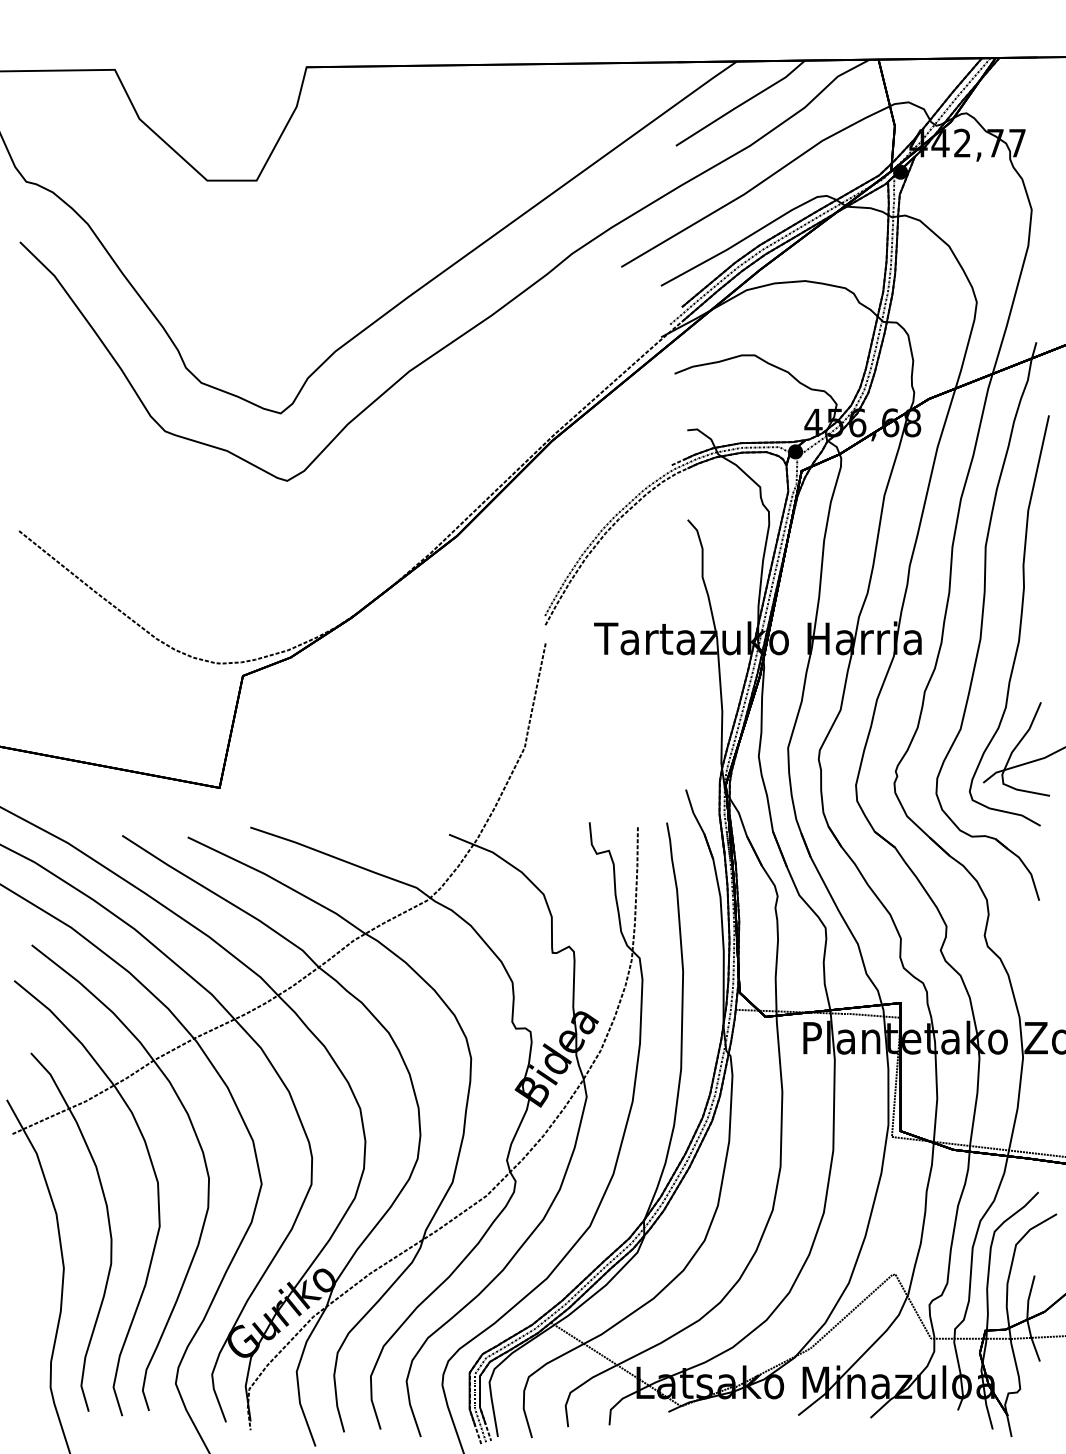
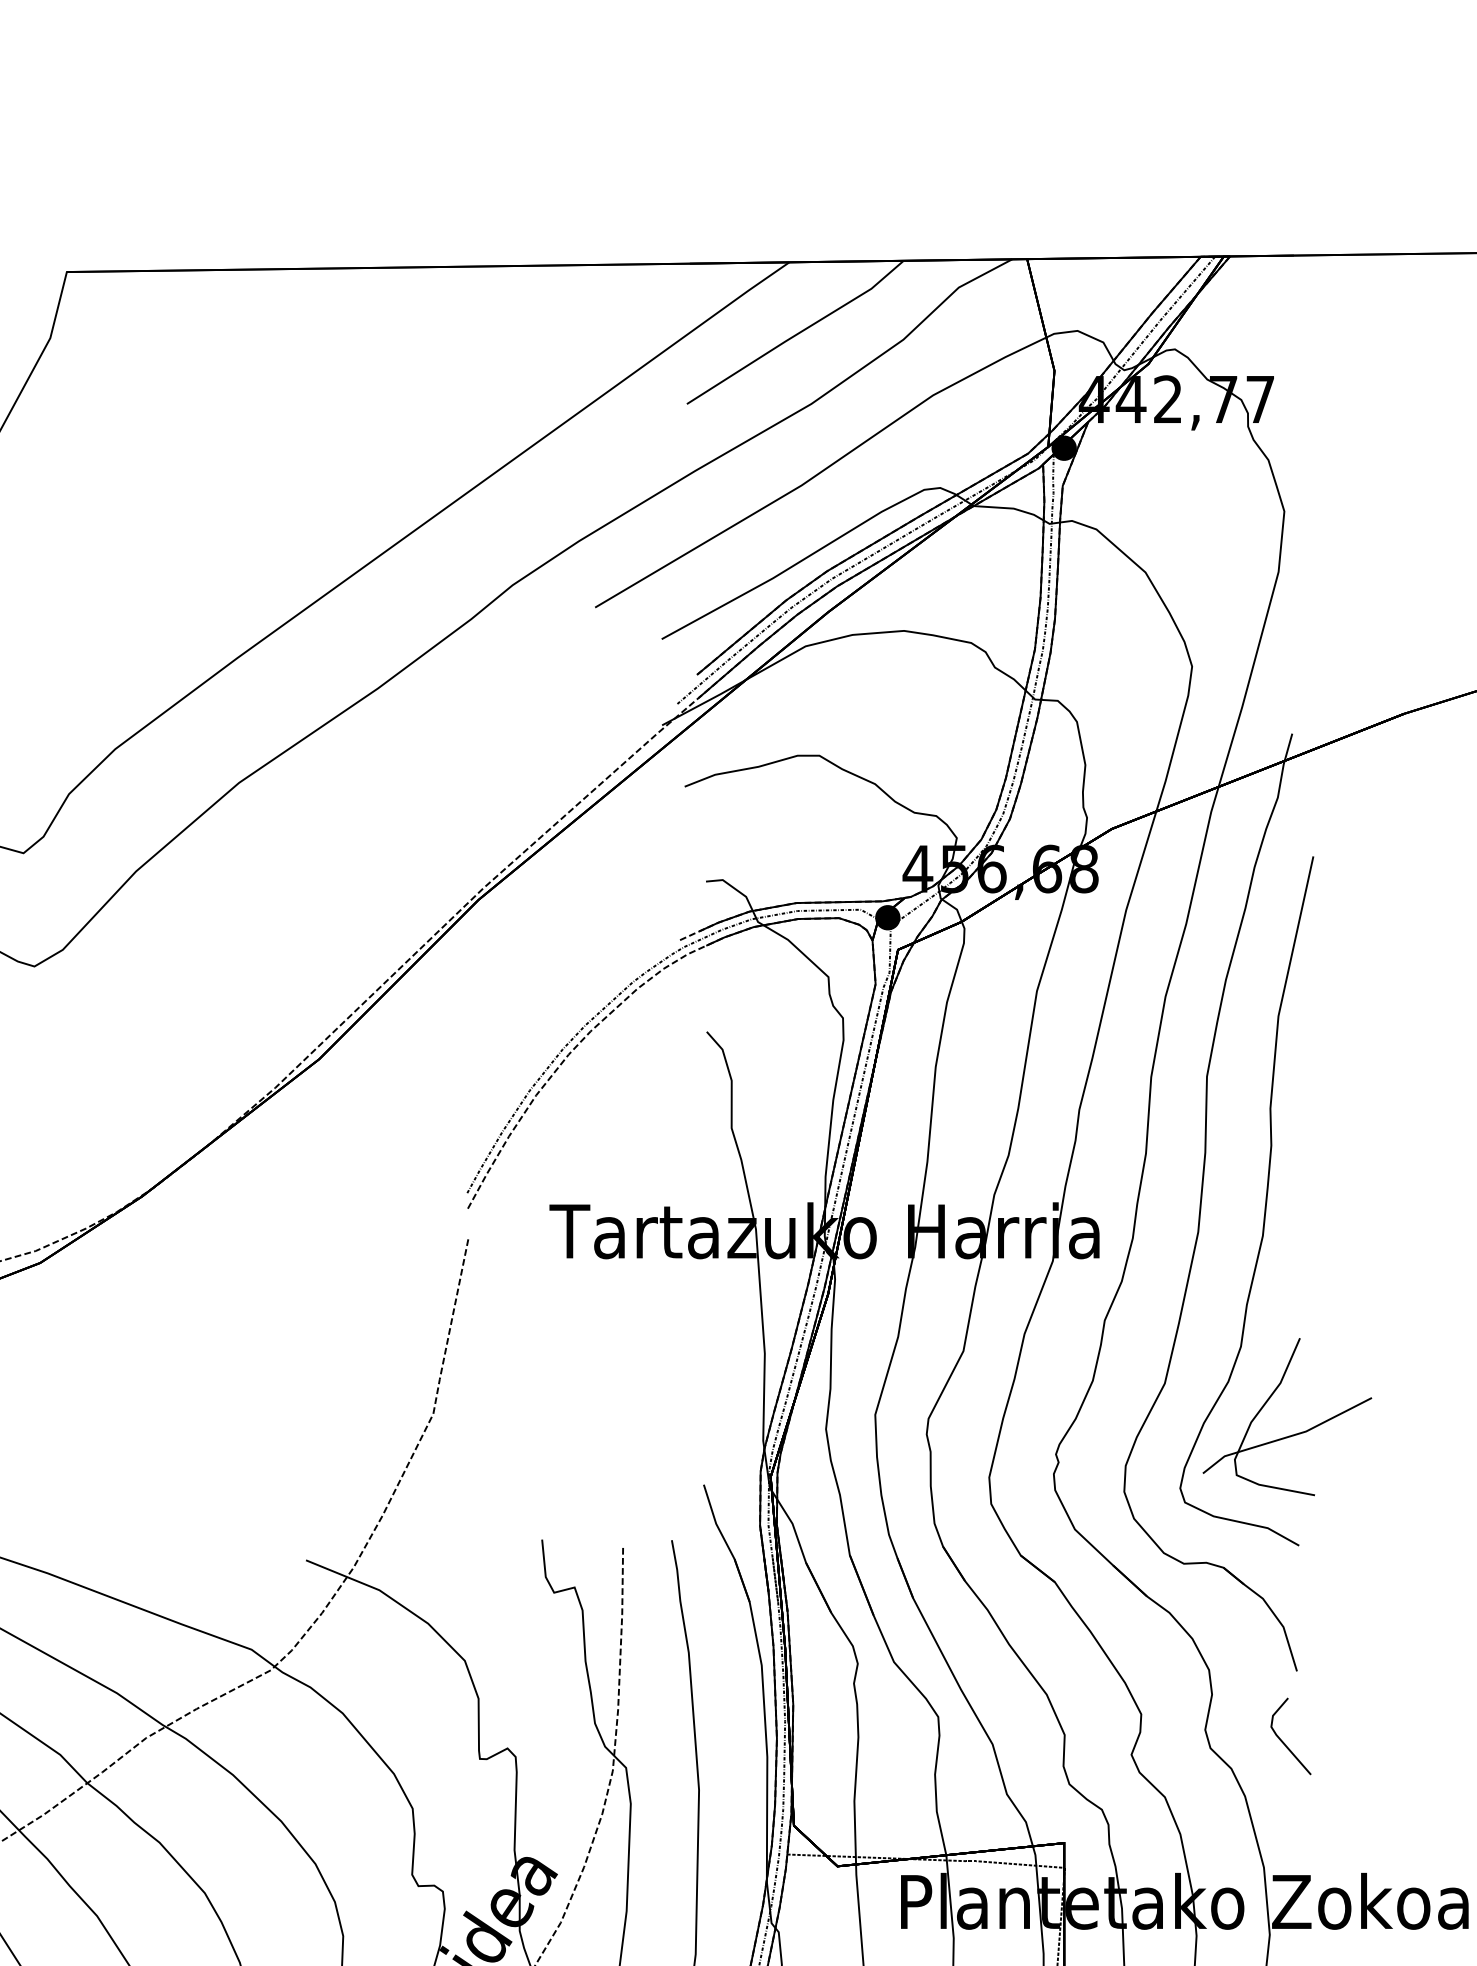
line: (1031, 942) -> (1283, 1741), added

